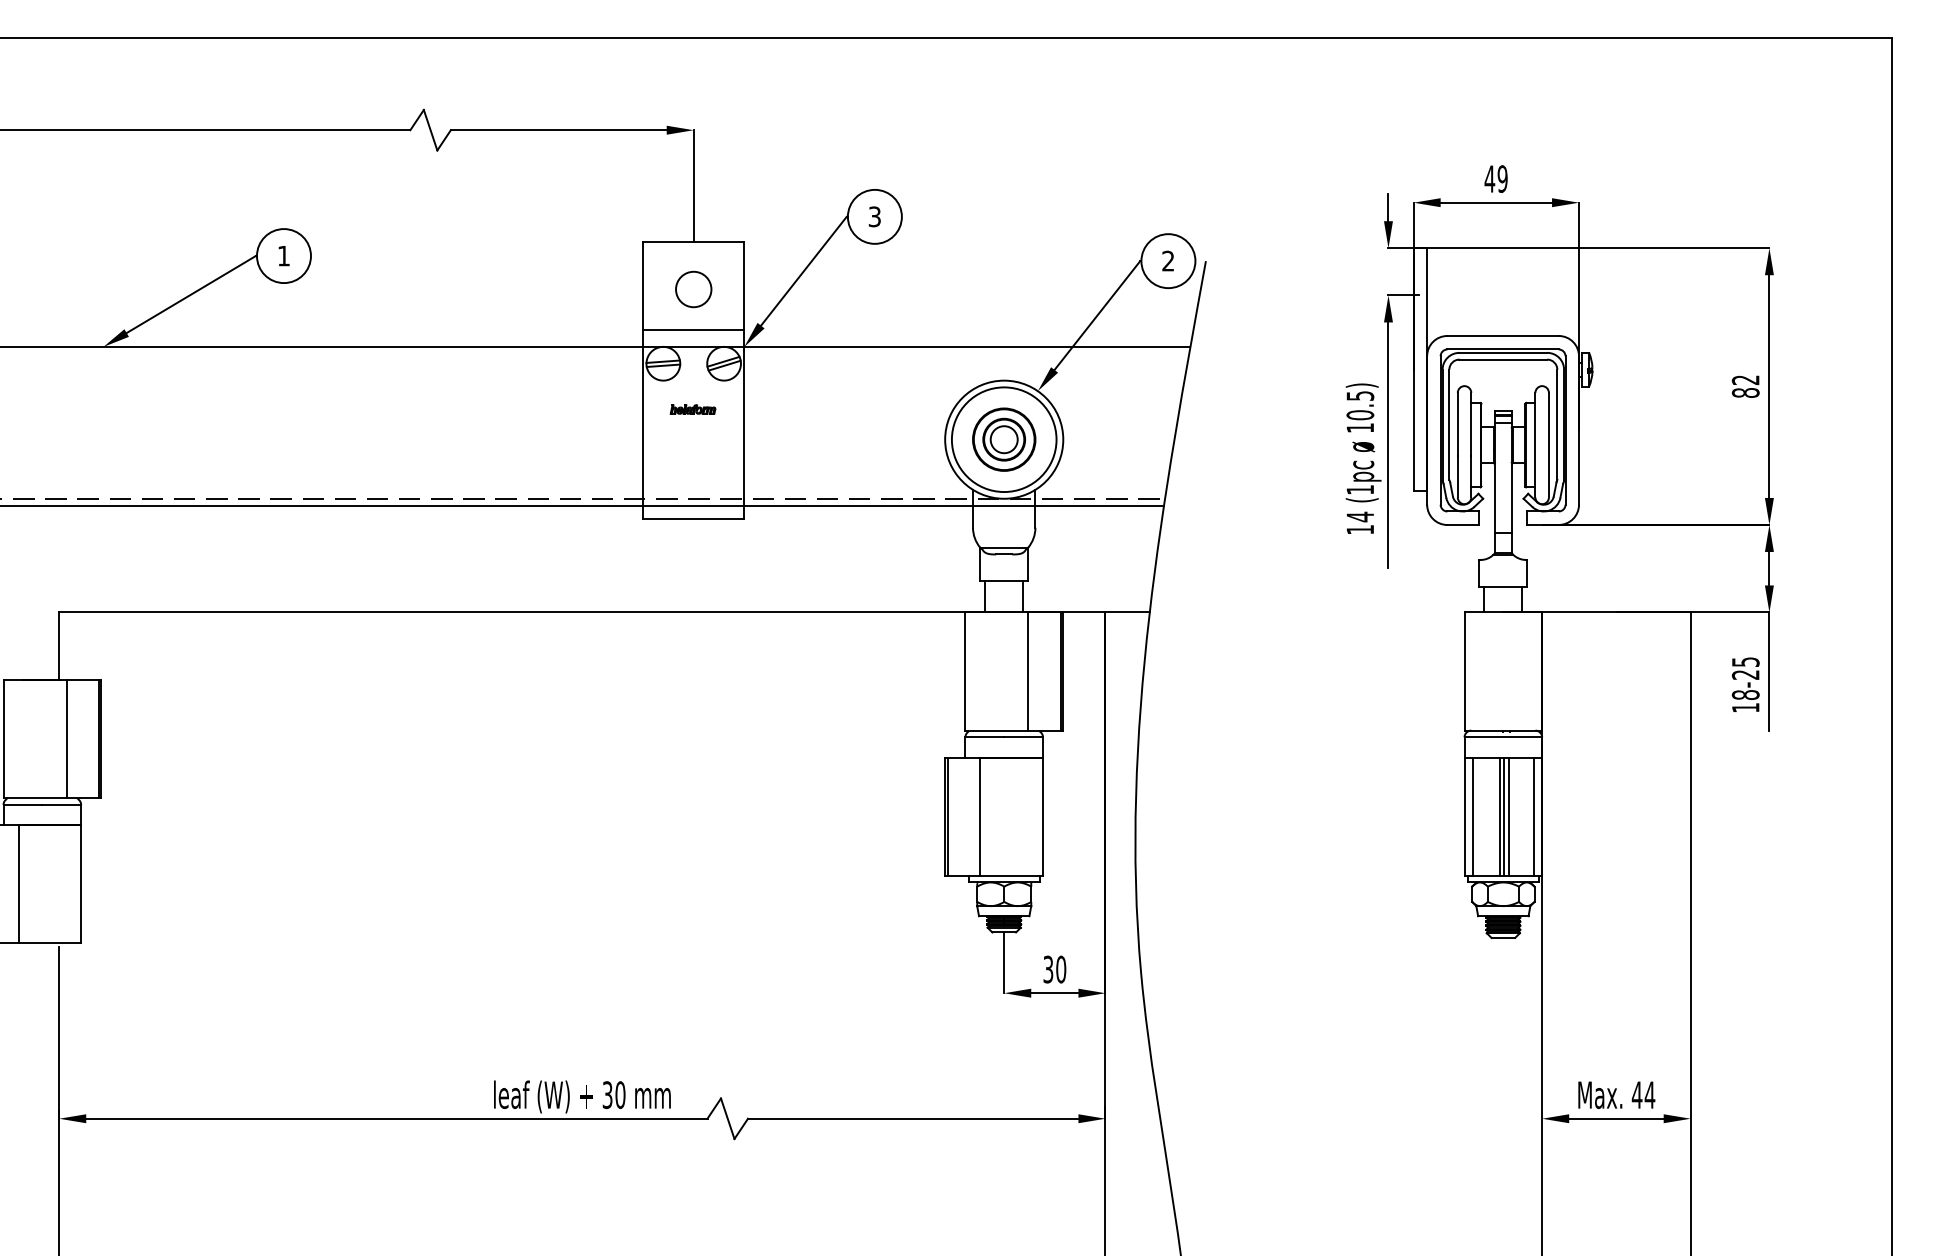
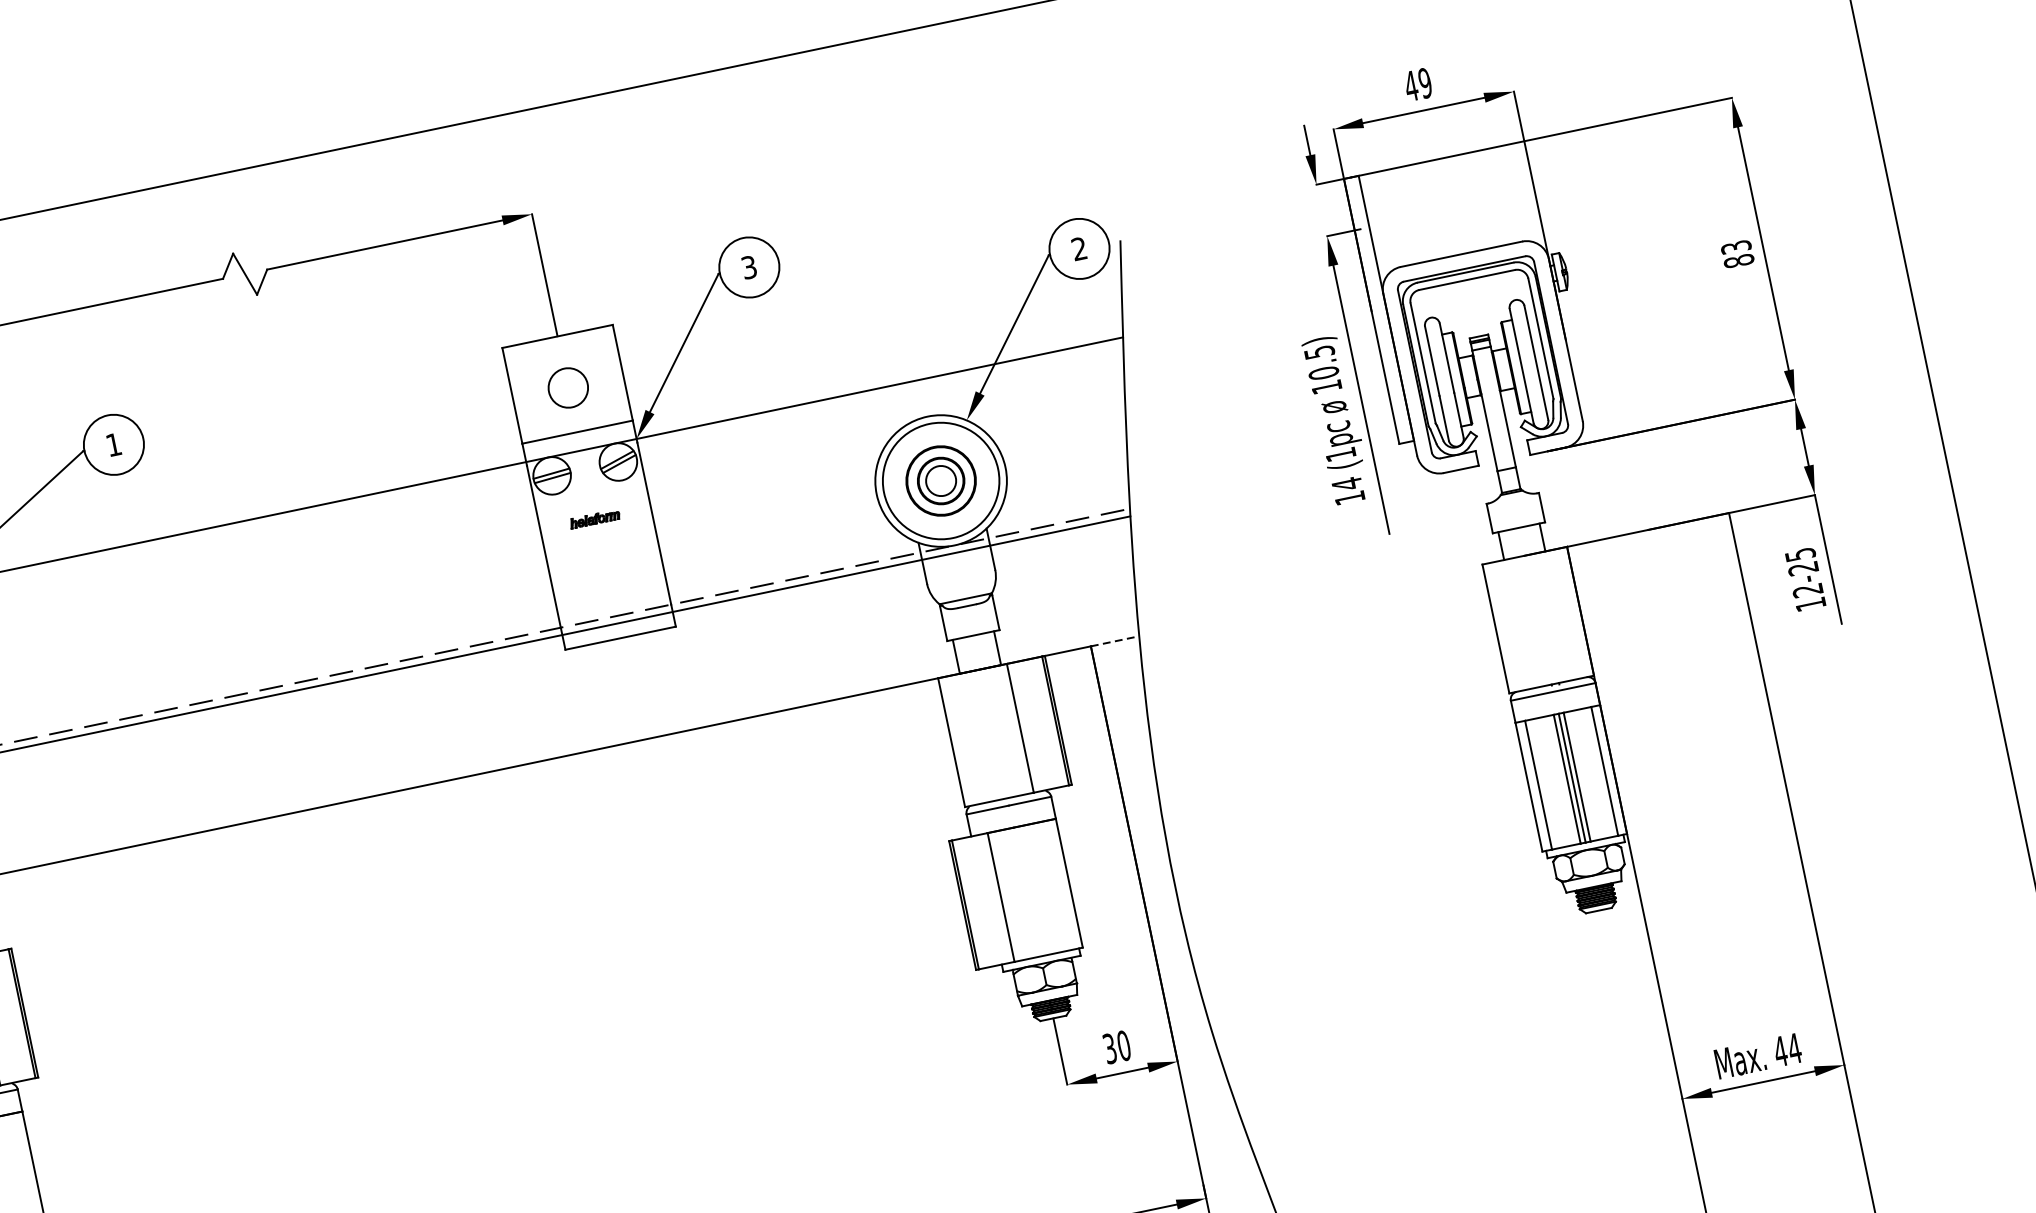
text: (1745, 379) -> (1735, 246), 82 -> 83
line: (1128, 612) -> (1116, 641), solid -> dashed
text: (1745, 694) -> (1807, 589), 18-25 -> 12-25

